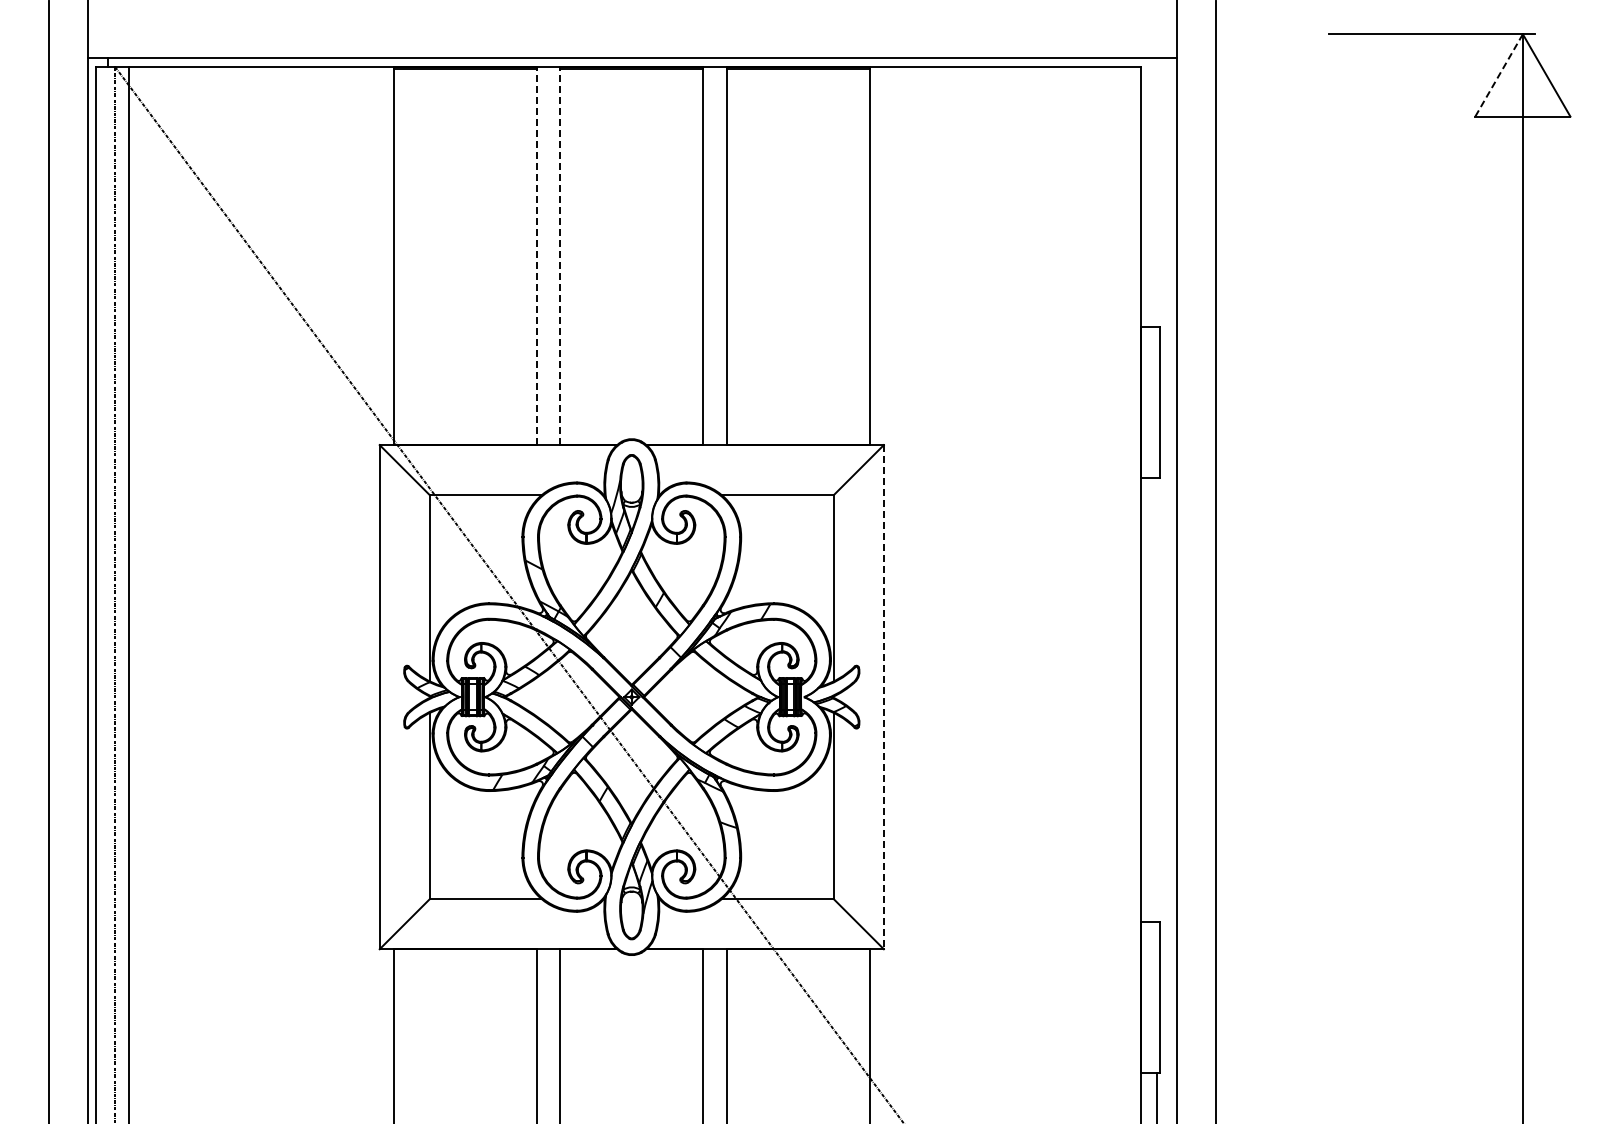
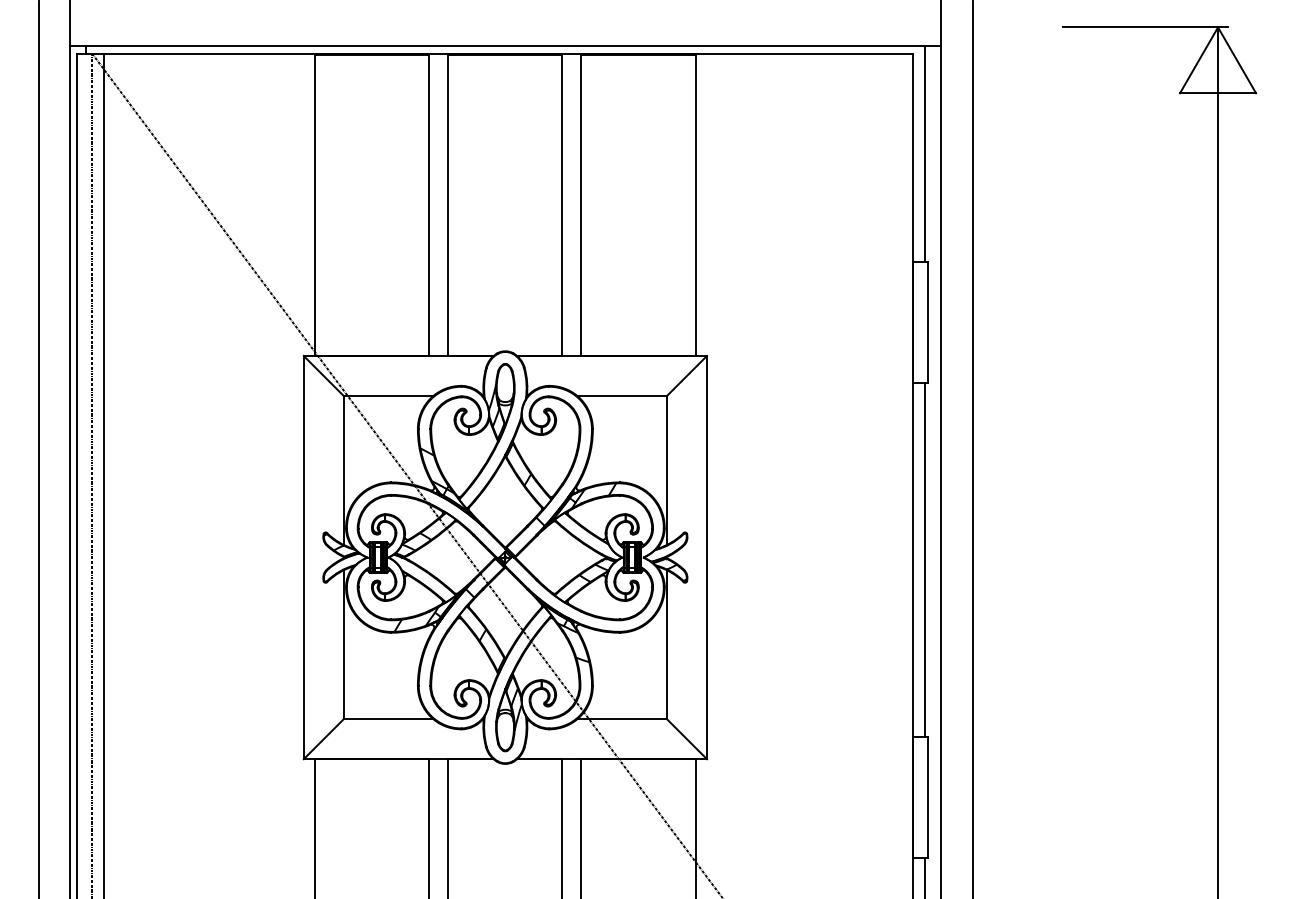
line: (1499, 75) -> (1199, 60), dashed -> solid
line: (1156, 192) -> (925, 153), added
line: (536, 255) -> (429, 204), dashed -> solid
line: (560, 255) -> (448, 204), dashed -> solid
line: (883, 697) -> (706, 557), dashed -> solid
line: (1156, 699) -> (925, 559), added

